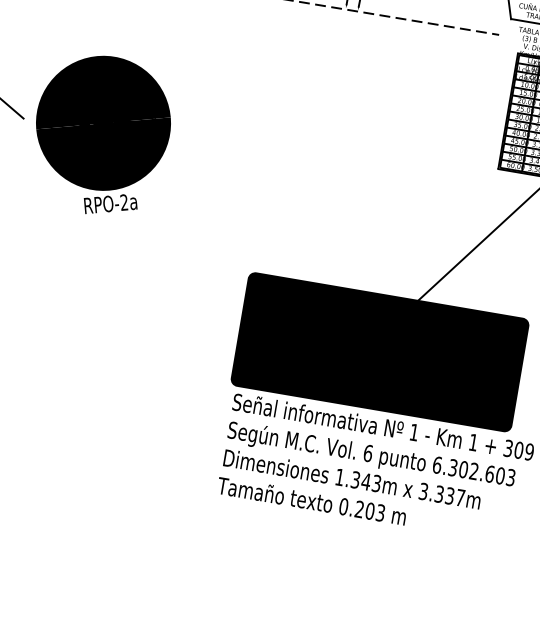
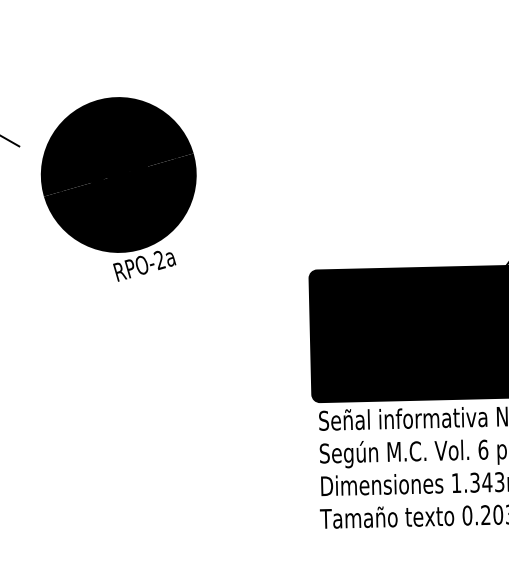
text: (103, 134) -> (121, 187), moved

